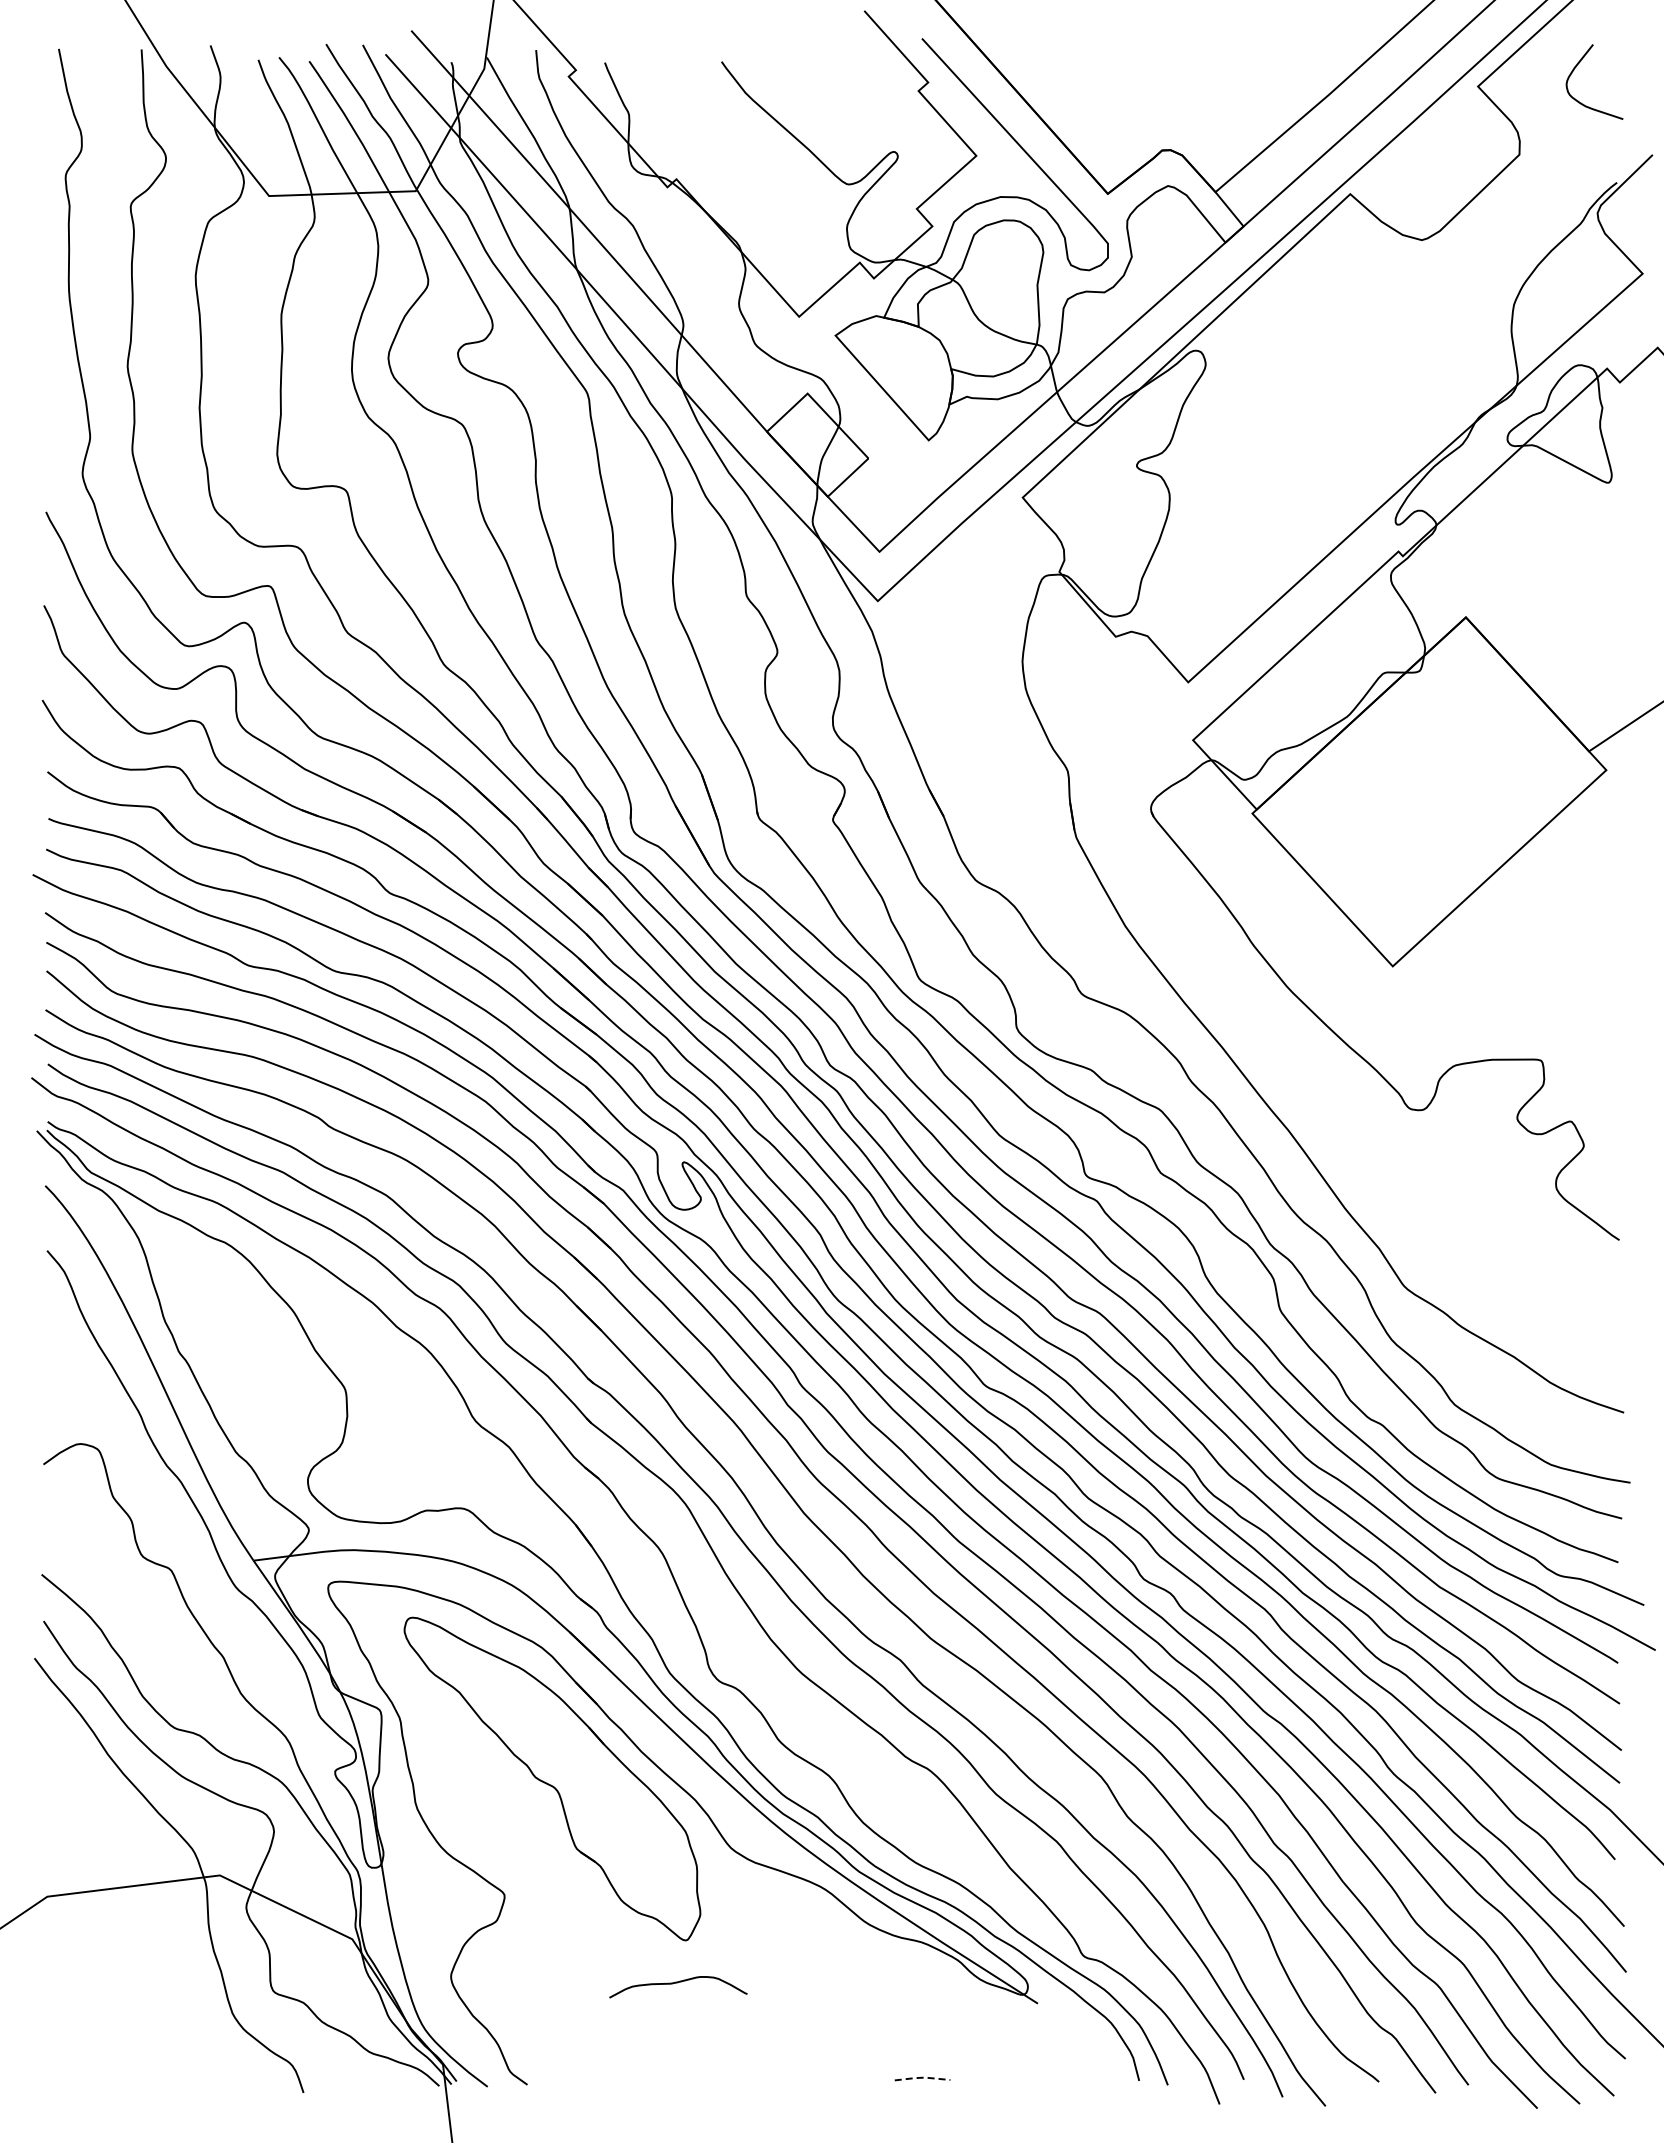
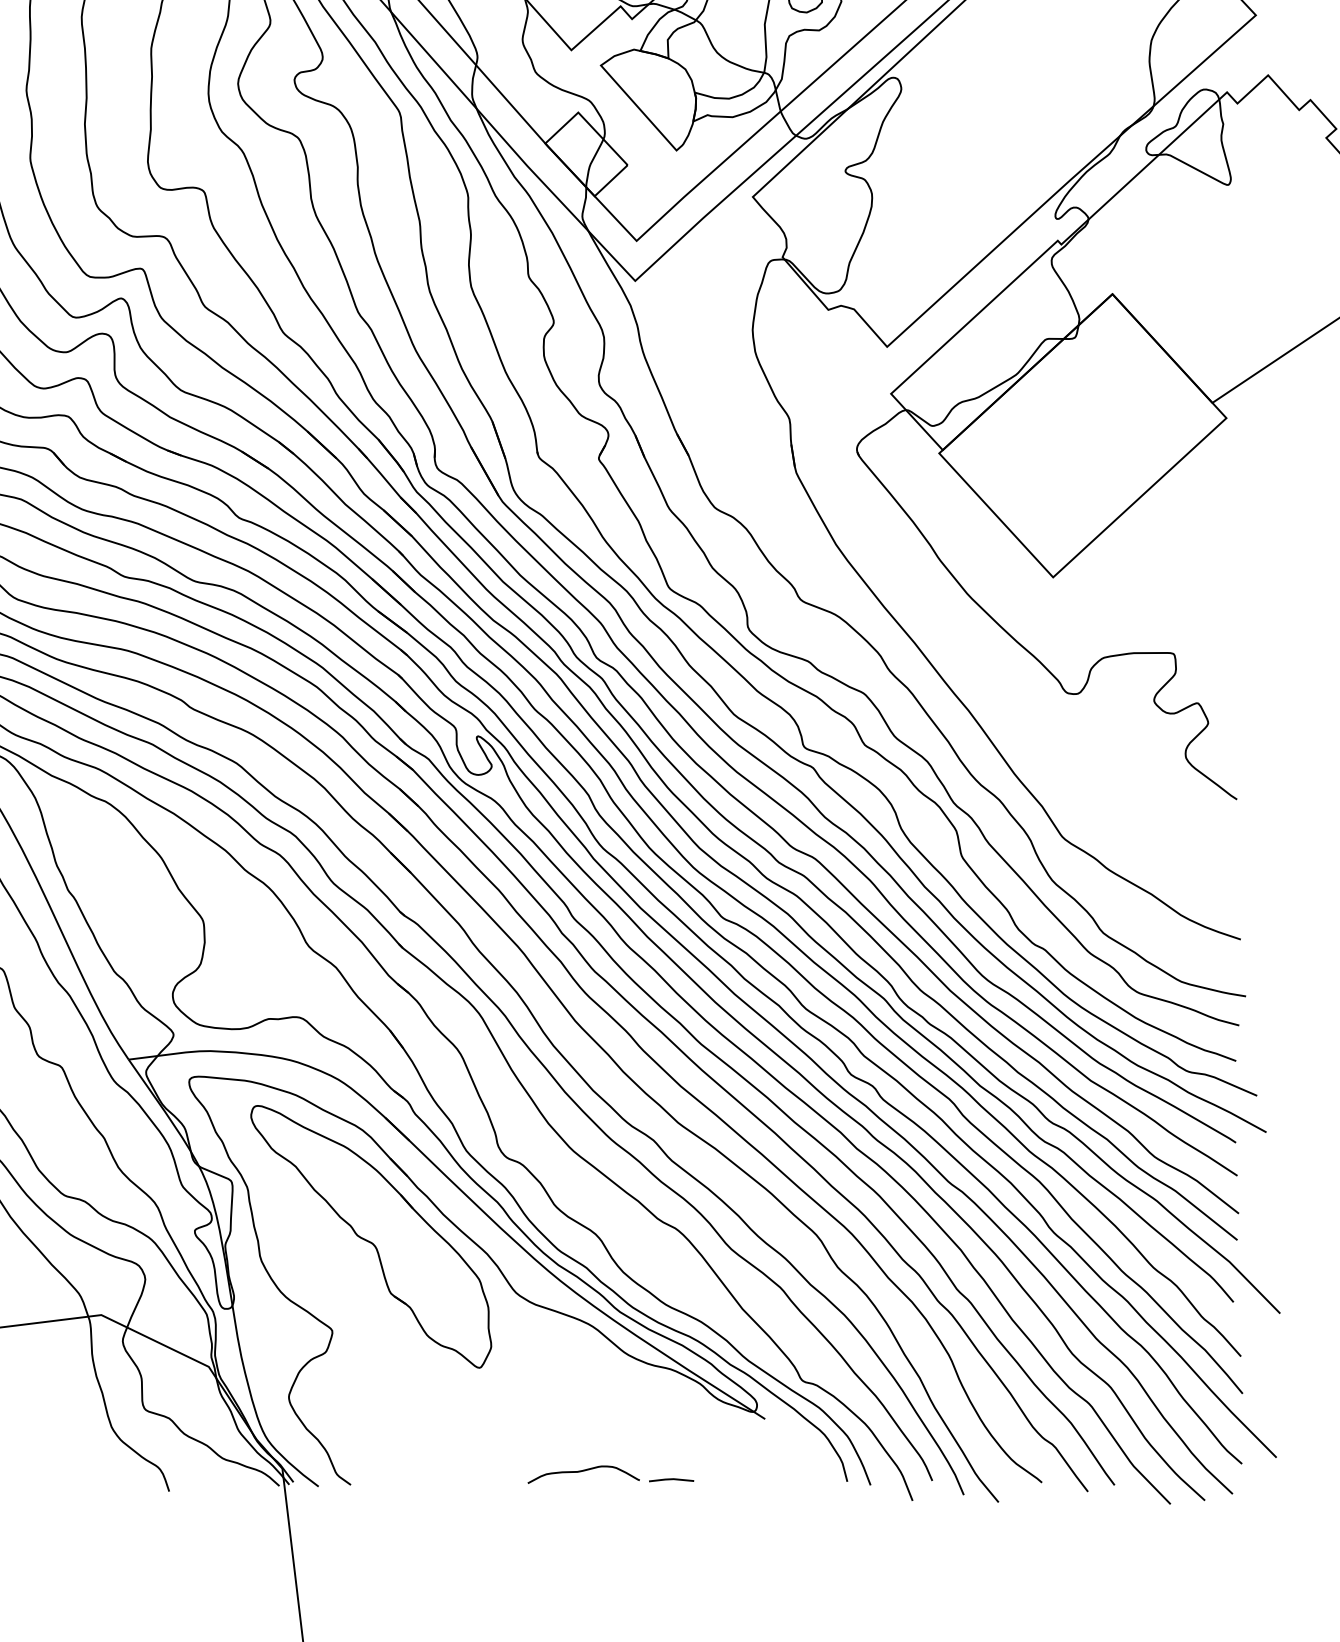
curve: (677, 1983) -> (583, 1471), moved
line: (922, 2077) -> (671, 1479), dashed -> solid

